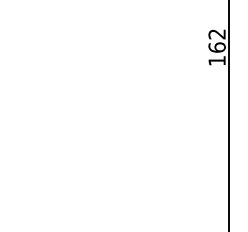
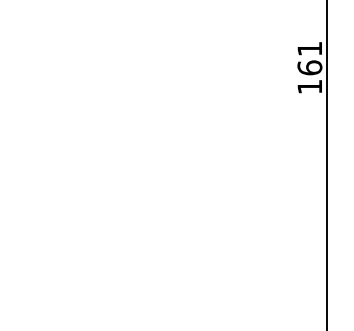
text: (216, 34) -> (309, 49), 162 -> 161

